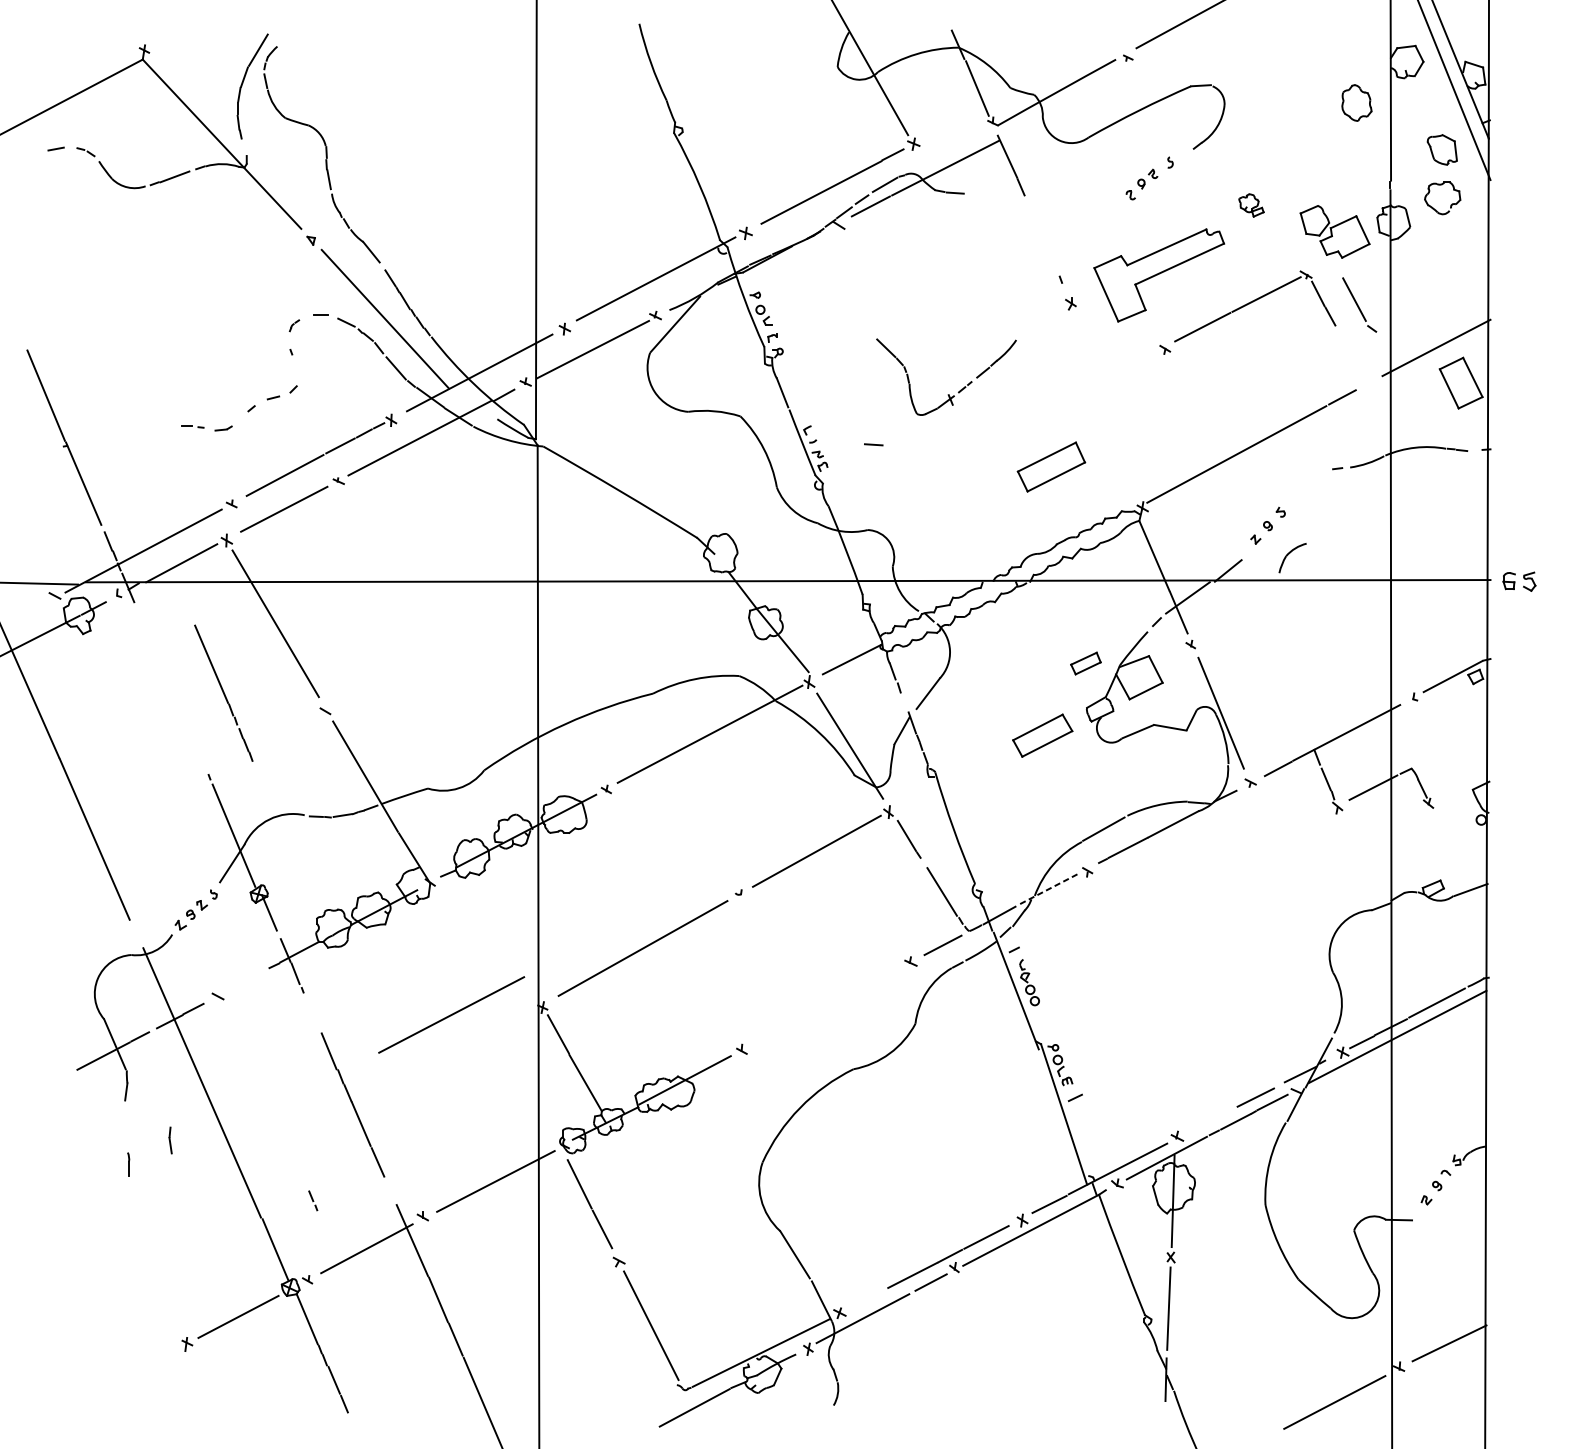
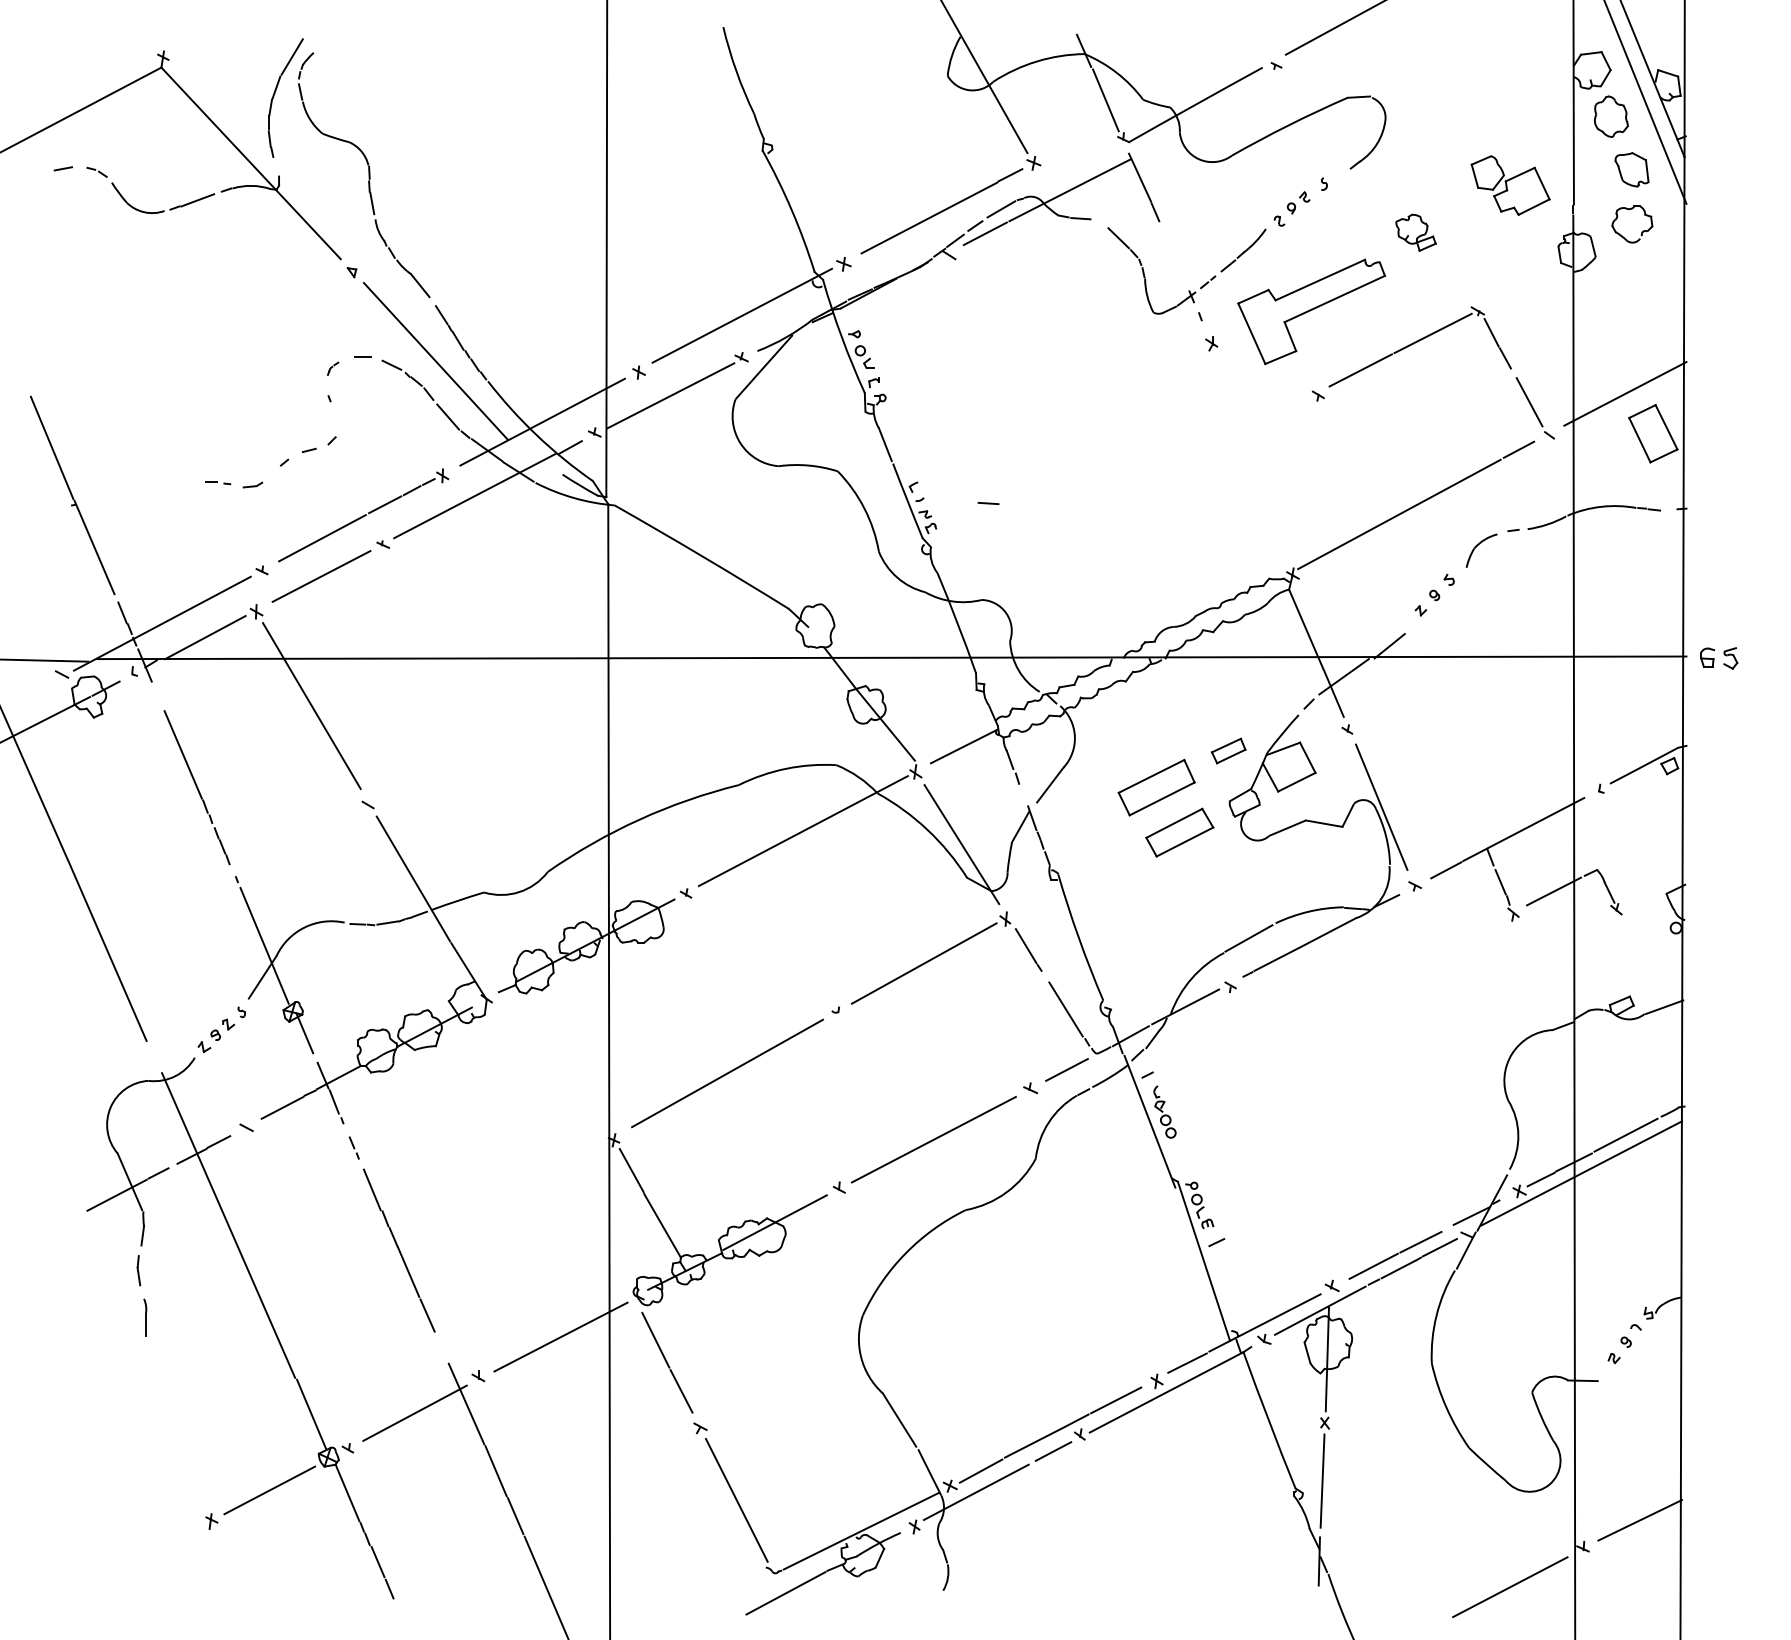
part: (1356, 102) -> (1610, 116), moved
part: (1251, 205) -> (1415, 232), size x1.43
part: (1334, 231) -> (1510, 185), moved
part: (1359, 305) -> (1535, 408), moved
part: (947, 394) -> (1188, 290), moved
part: (1051, 466) -> (1156, 787), moved
part: (1292, 557) -> (1481, 550), moved
line: (223, 693) -> (196, 787), moved
line: (1047, 889) -> (1185, 1006), dashed -> solid
line: (249, 978) -> (282, 1107), added
line: (451, 1014) -> (933, 1139), moved
line: (1213, 1118) -> (1373, 1265), added
part: (170, 1140) -> (138, 1270), moved
part: (128, 1164) -> (145, 1317), size x1.43
line: (312, 1200) -> (353, 1147), moved
line: (866, 1299) -> (980, 1470), added

